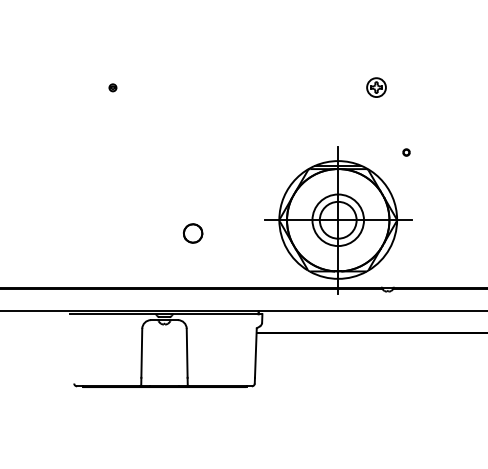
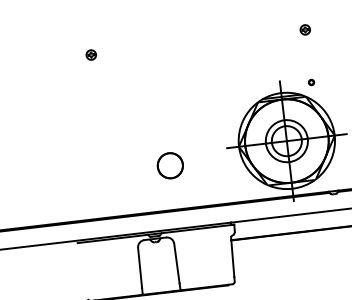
part: (112, 87) -> (90, 54), size x1.67
part: (376, 87) -> (305, 29), size x0.62
part: (406, 152) -> (311, 82), moved
part: (192, 233) -> (169, 165), size x1.67

